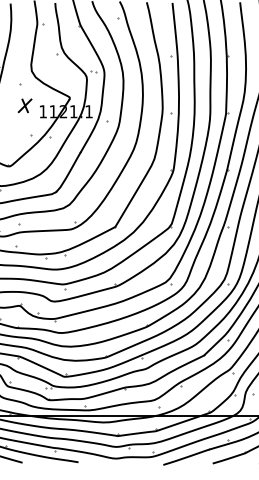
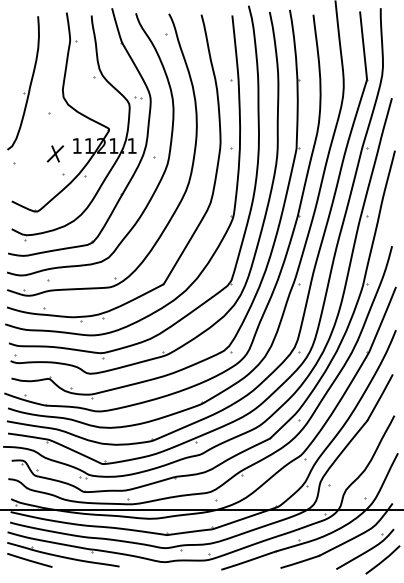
part: (25, 105) -> (55, 153), moved

